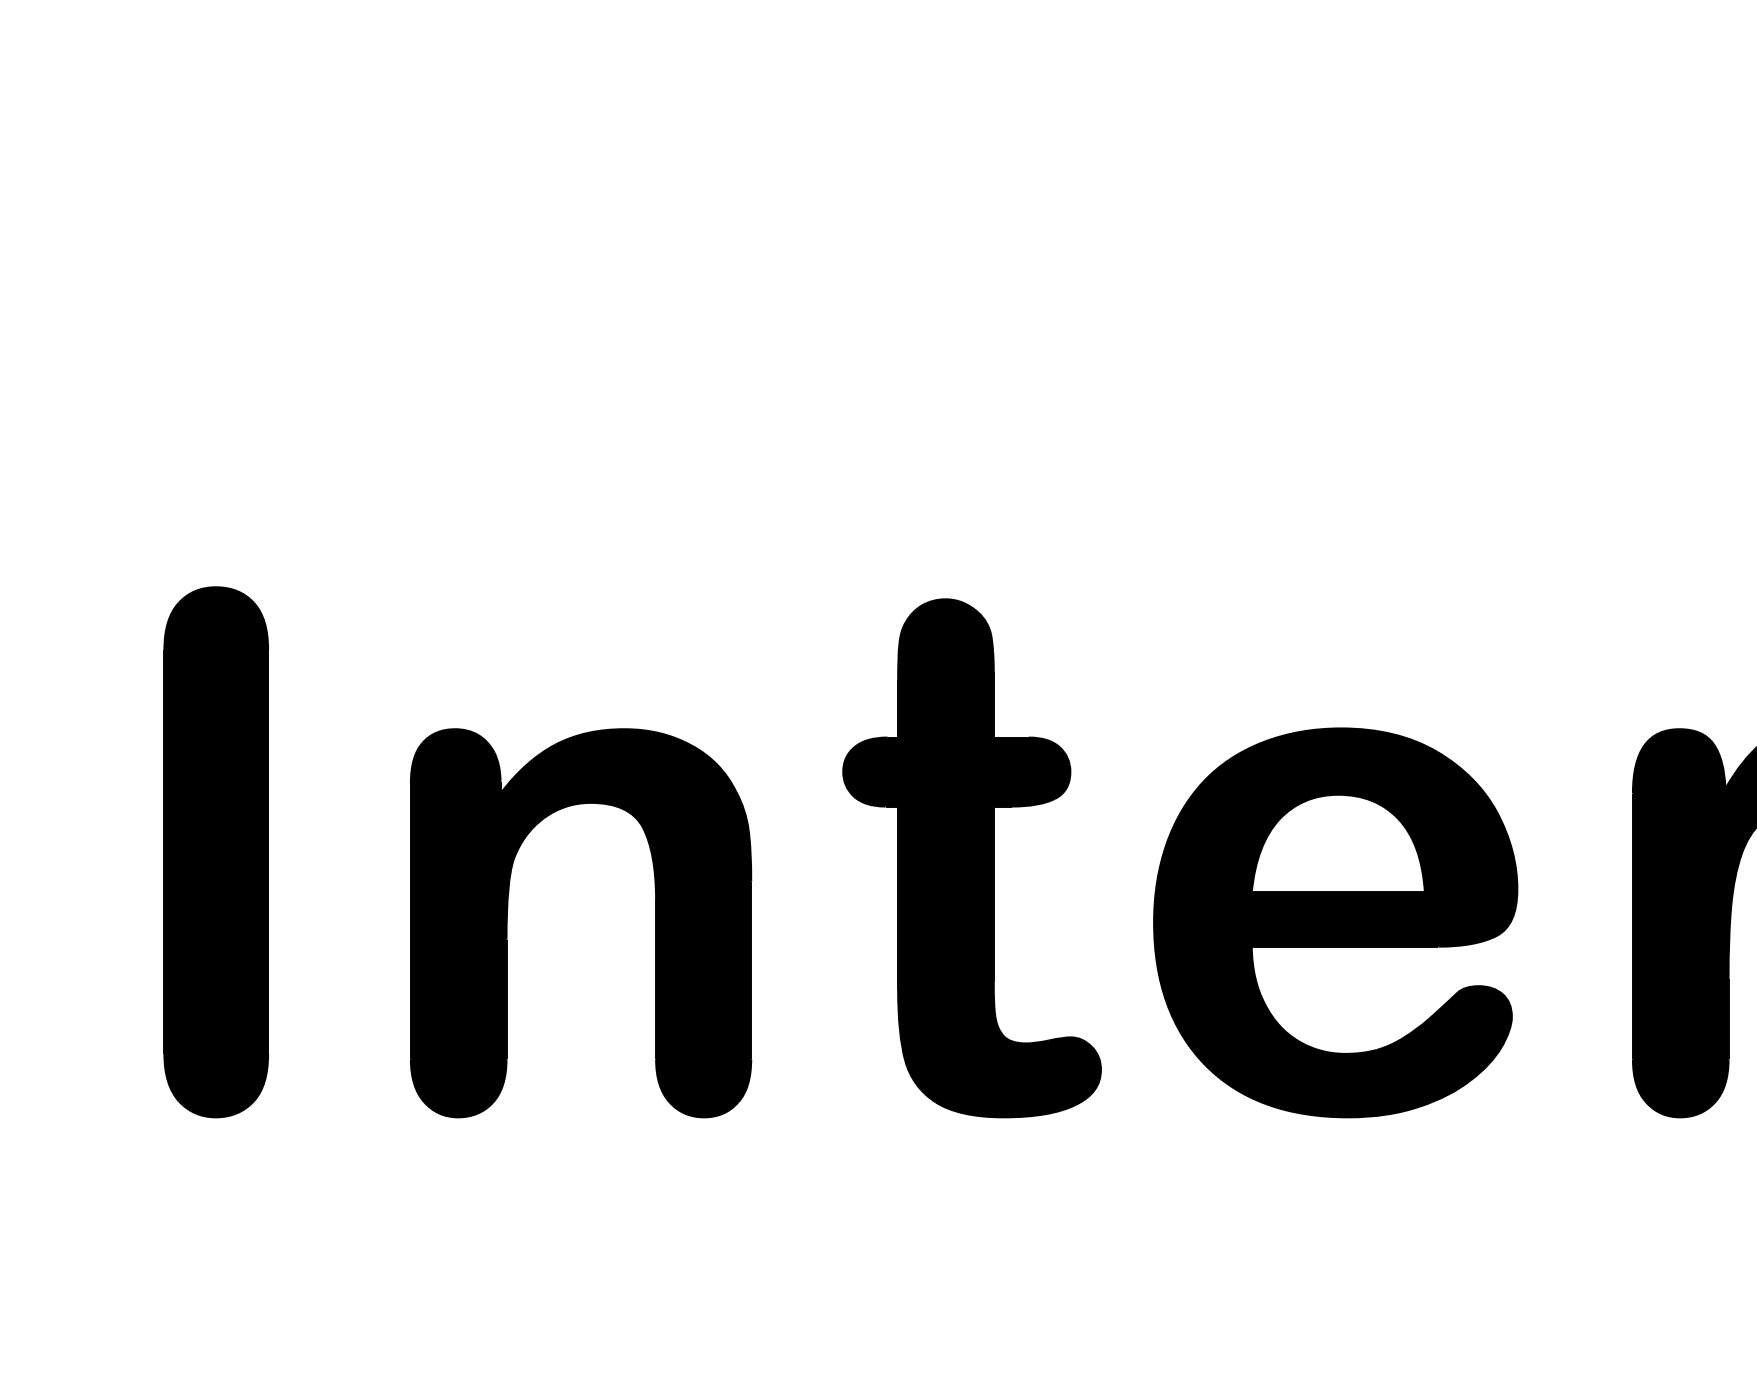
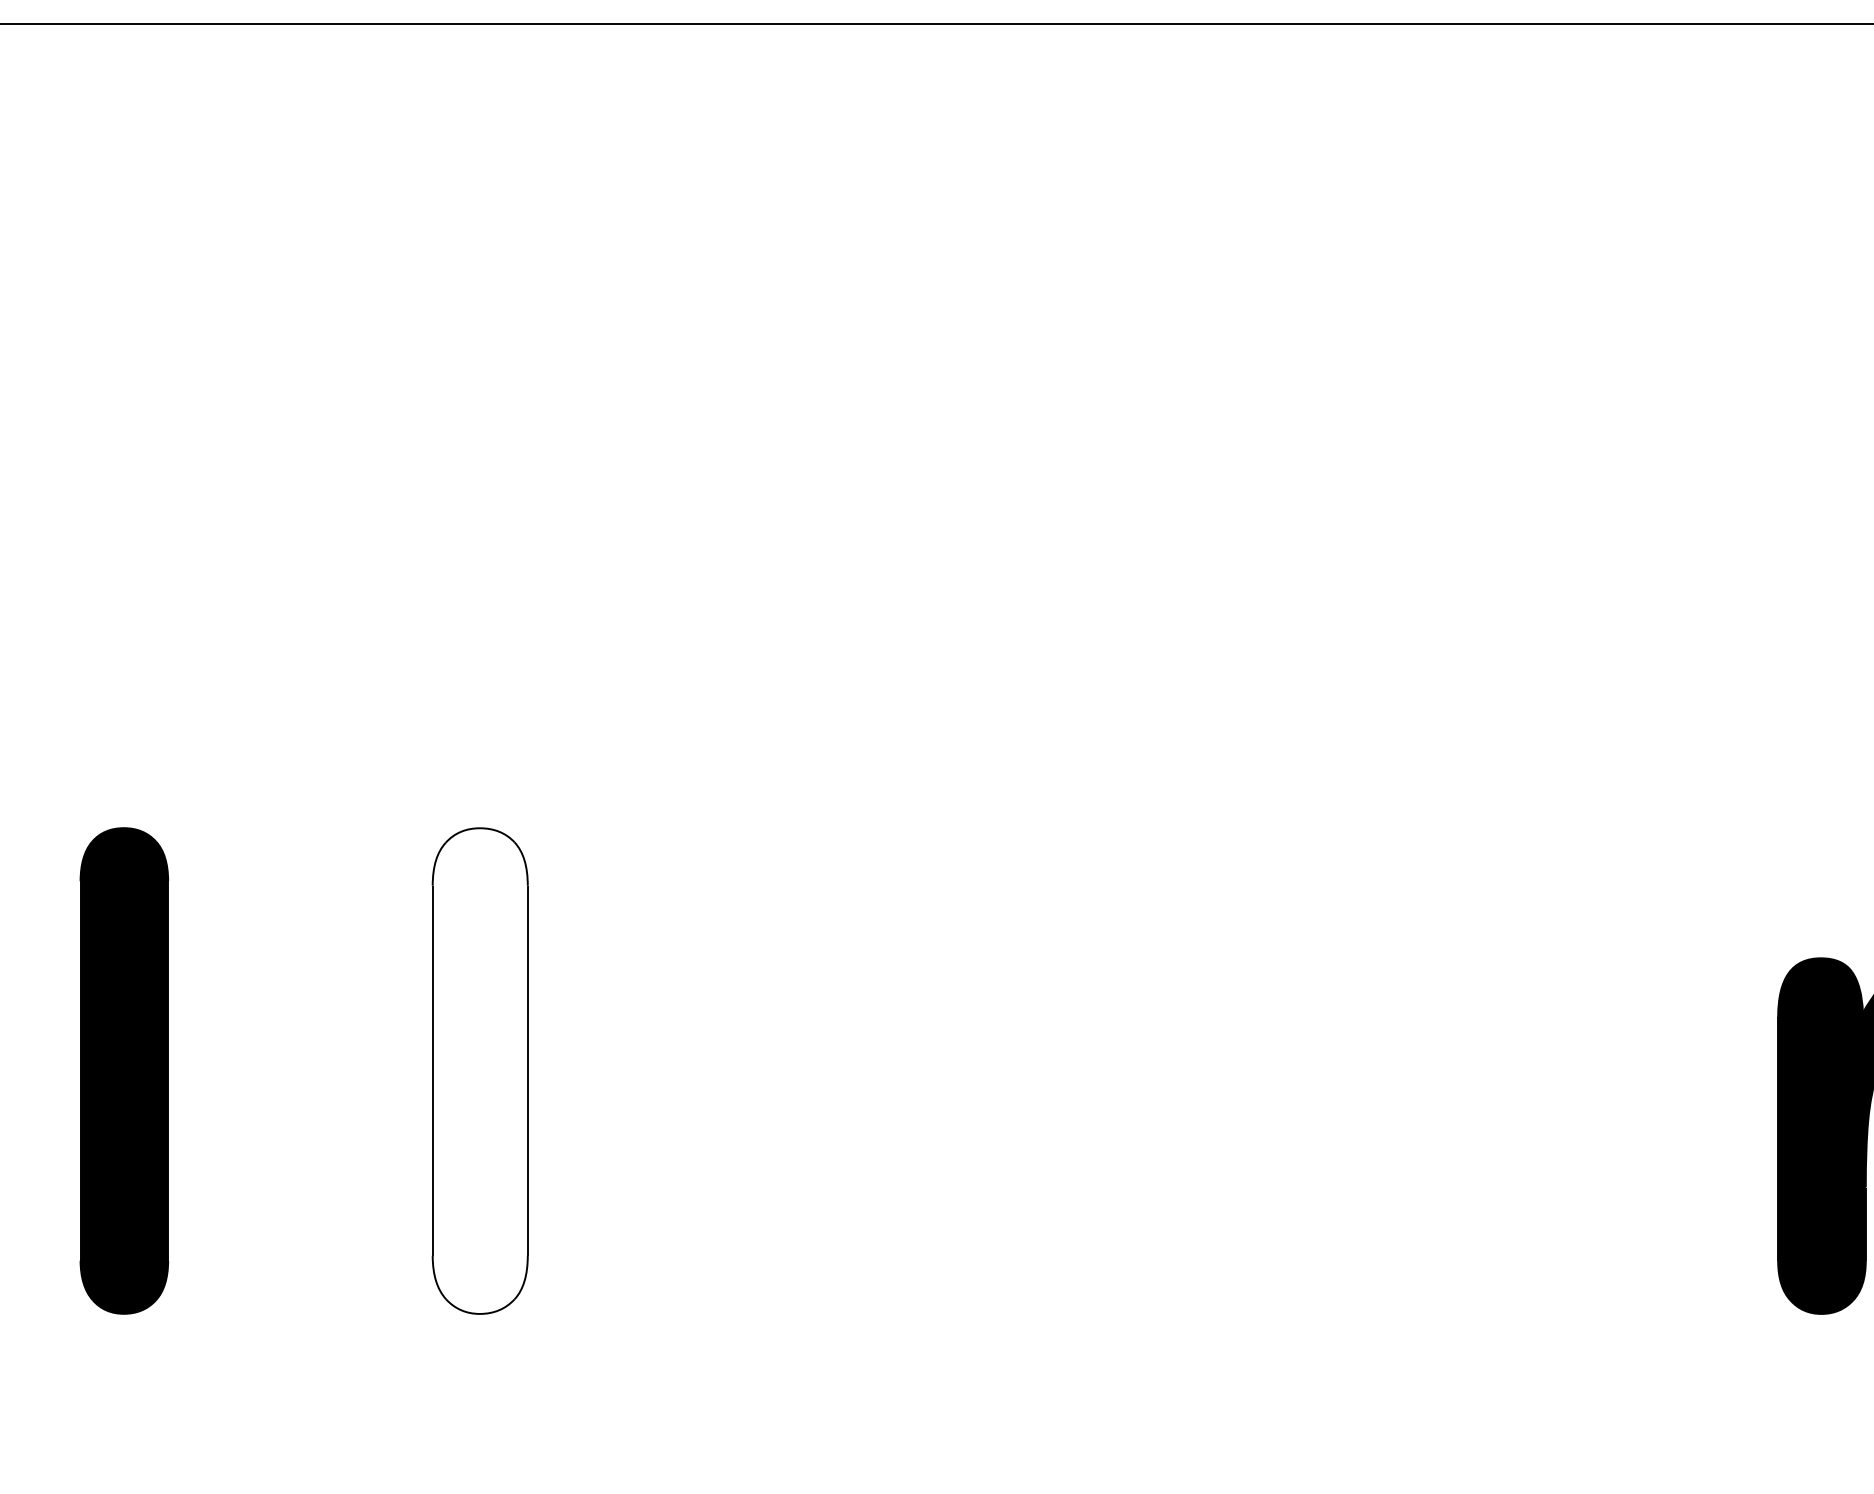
fill: (215, 851) -> (479, 1070), removed
part: (971, 858) -> (1172, 1076), removed
part: (507, 922) -> (747, 1135), removed
part: (1335, 922) -> (1505, 1135), removed

